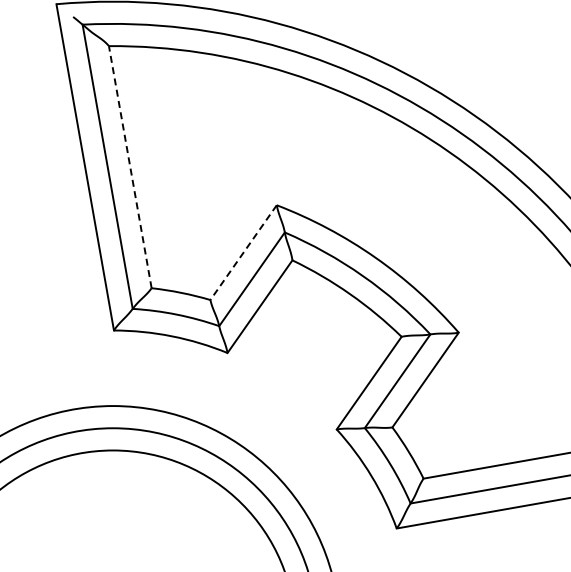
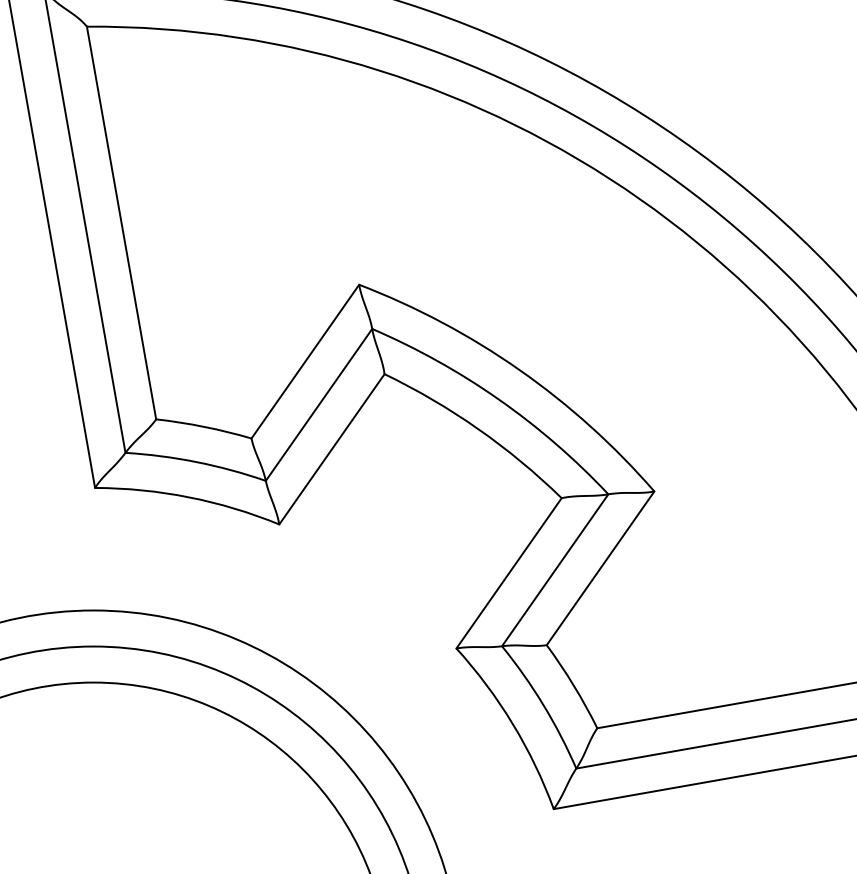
line: (130, 167) -> (121, 223), dashed -> solid
line: (243, 252) -> (305, 361), dashed -> solid

